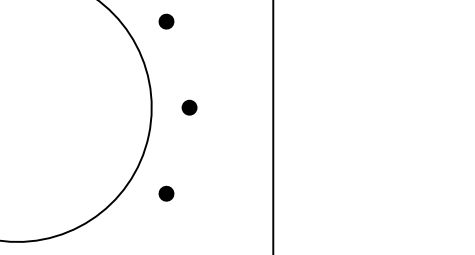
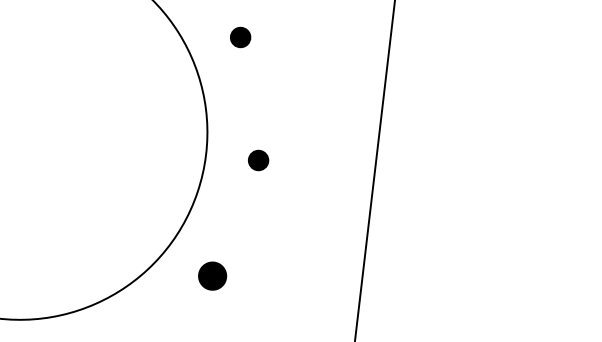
part: (166, 193) -> (212, 275), size x1.4

